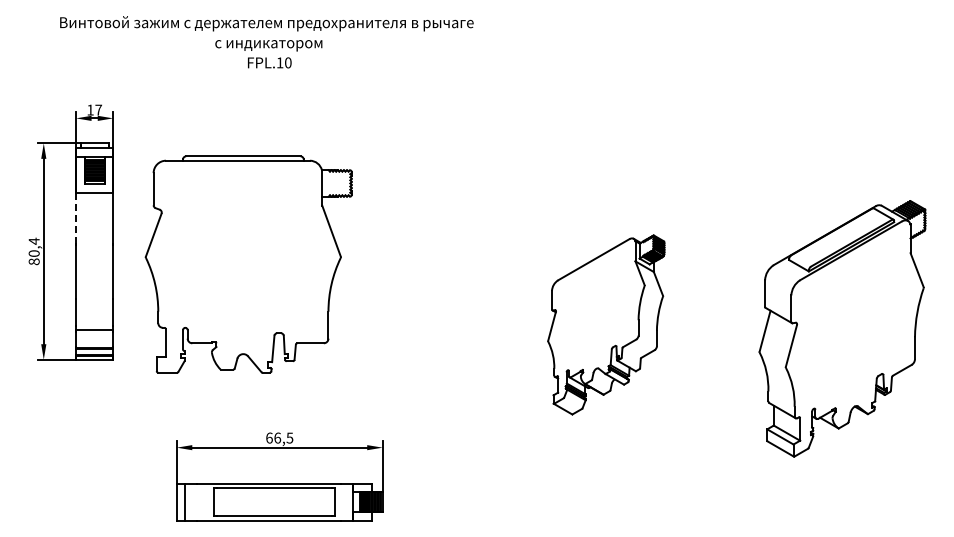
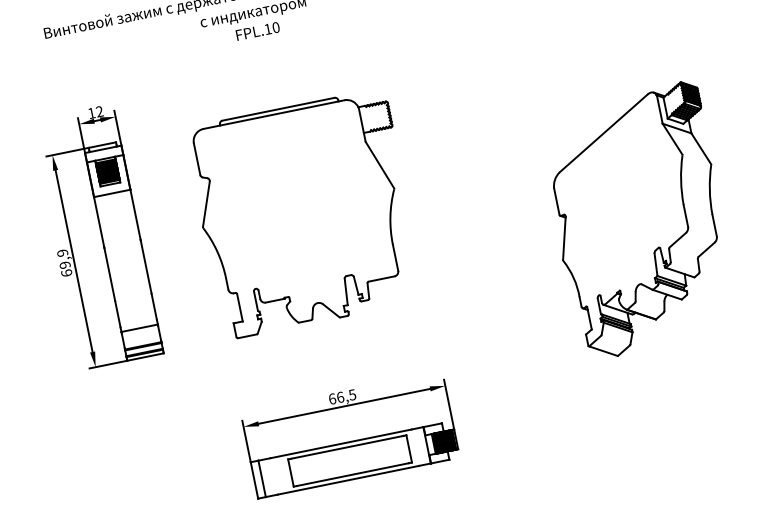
text: (98, 109) -> (99, 111), 17 -> 12
line: (76, 217) -> (99, 221), dashed -> solid
text: (33, 251) -> (64, 263), 80,4 -> 69,9
part: (248, 264) -> (305, 214), moved
part: (606, 324) -> (640, 220), size x1.43

